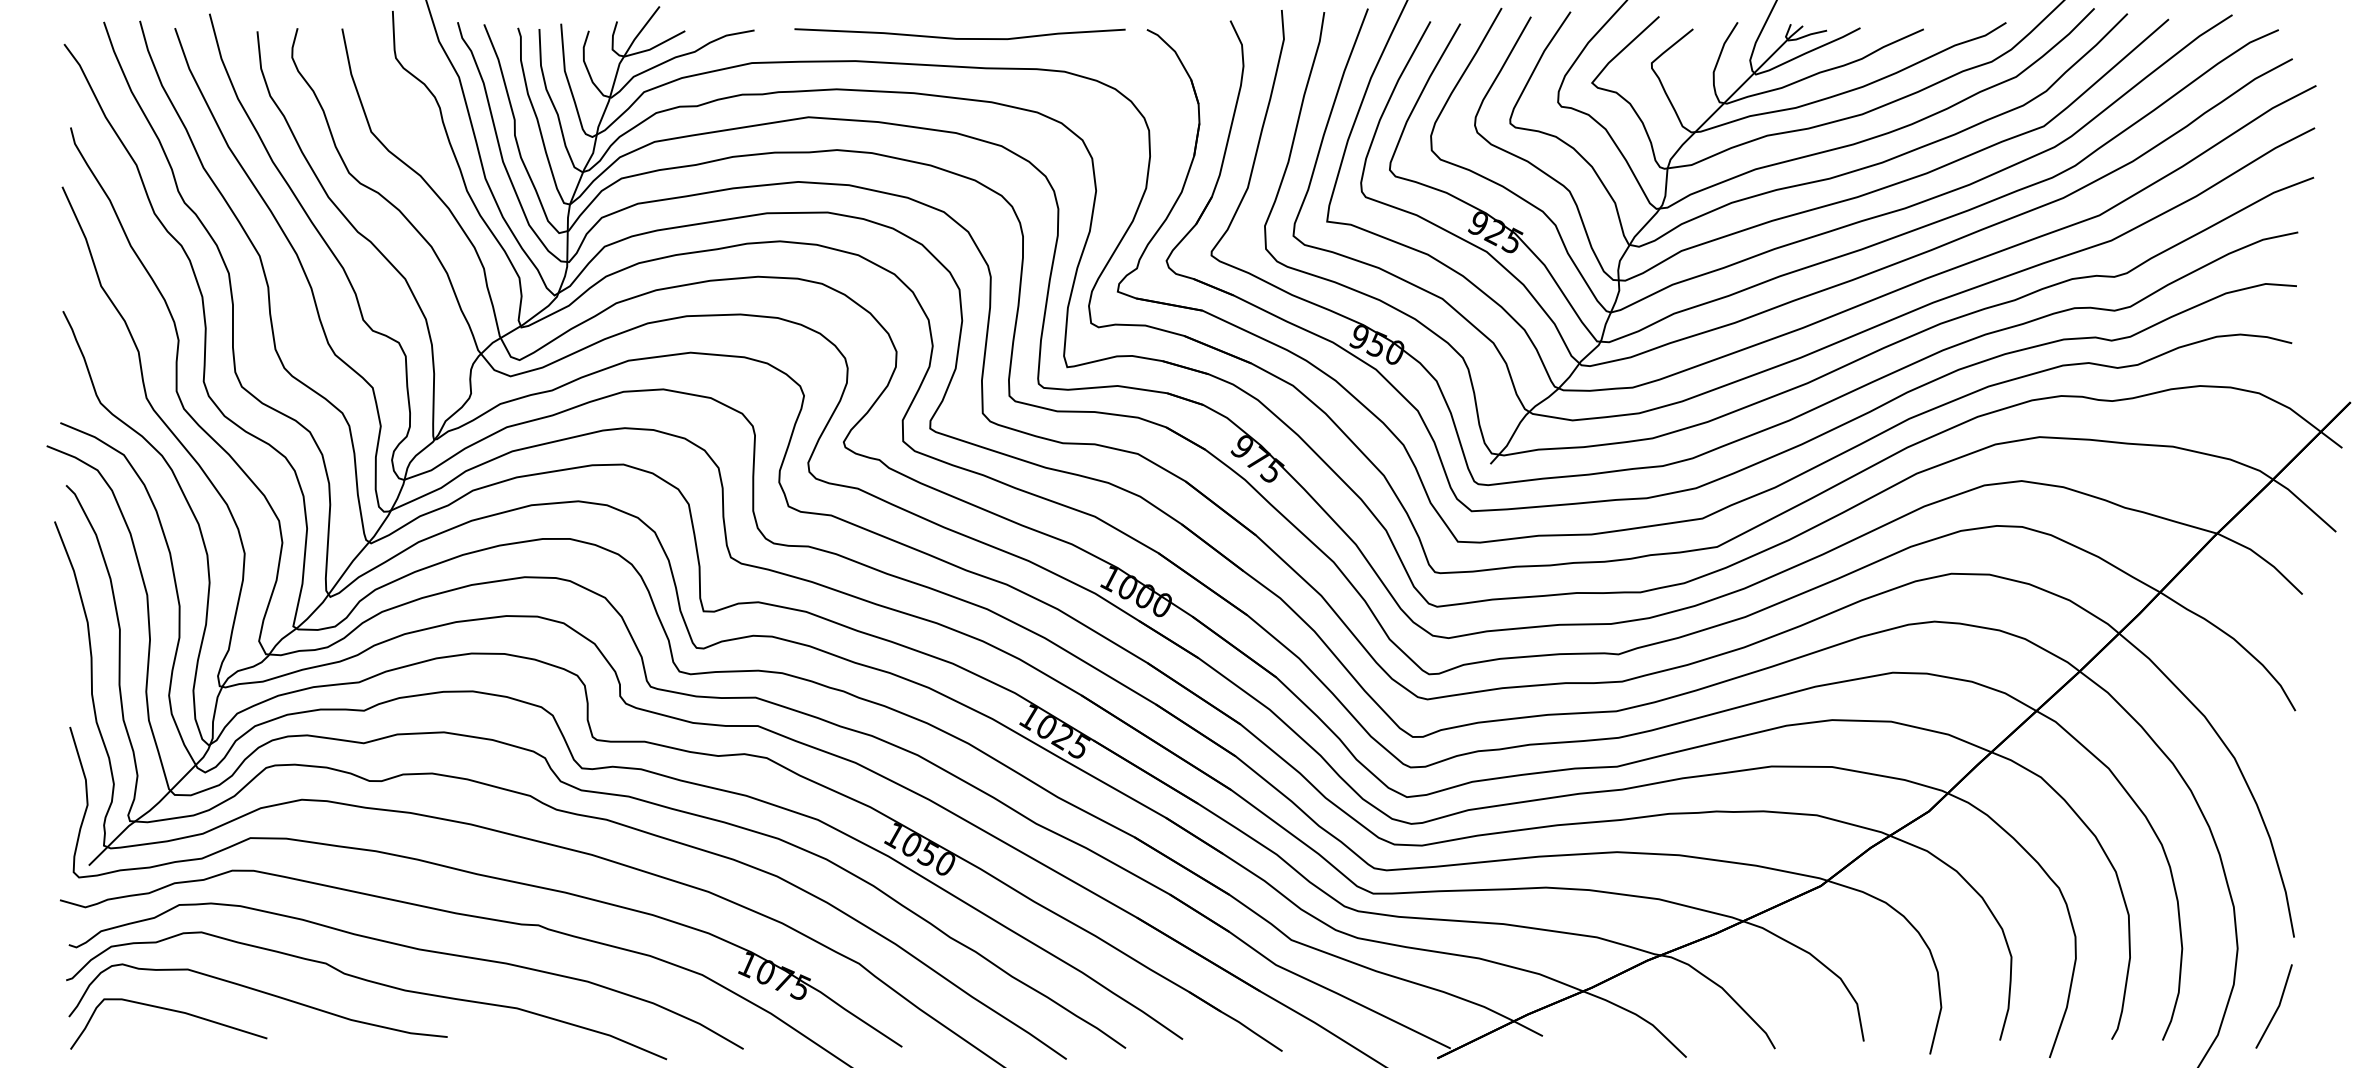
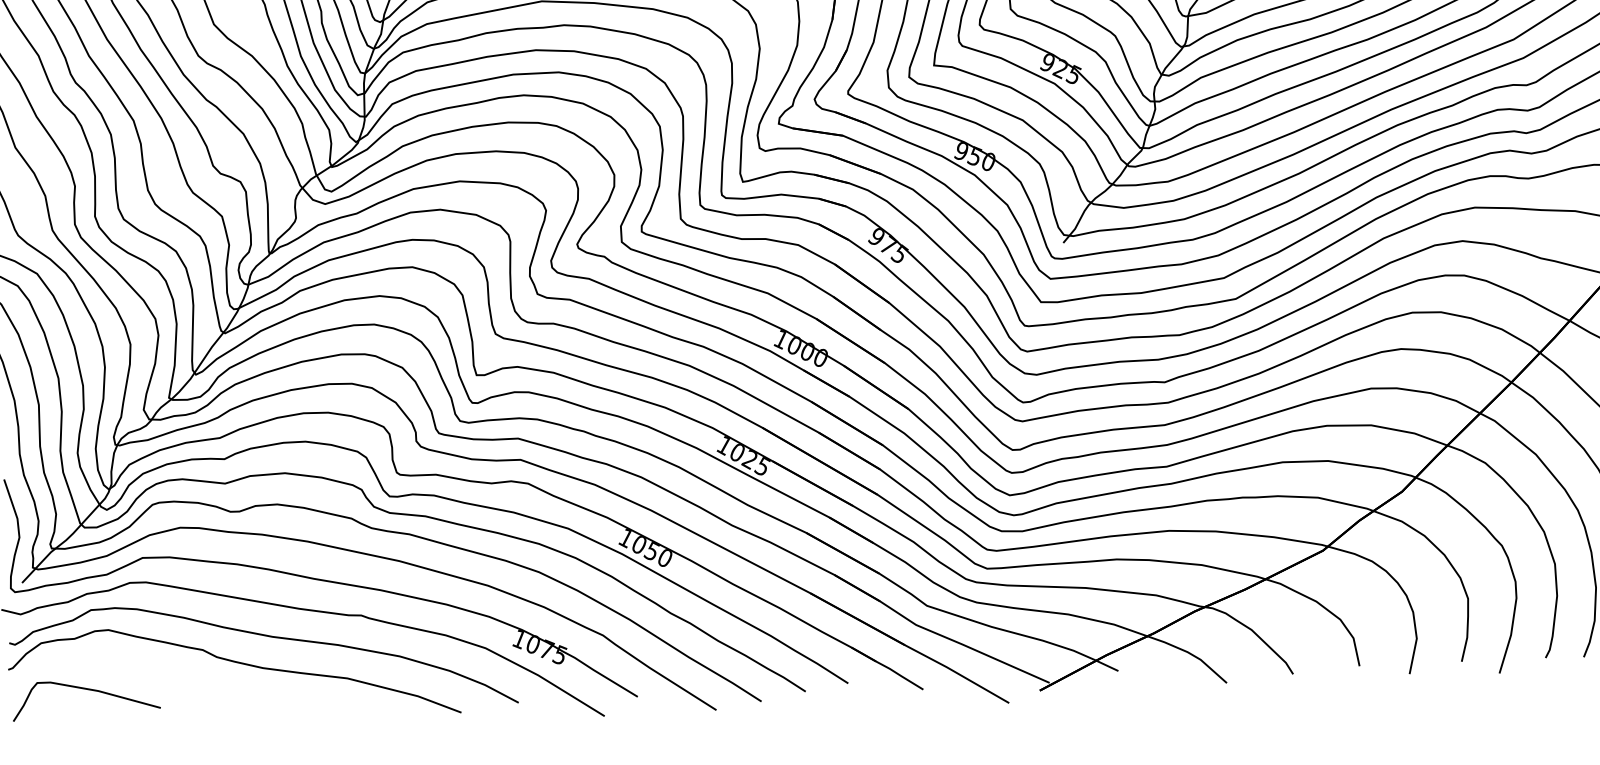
part: (260, 992) -> (154, 673), removed

